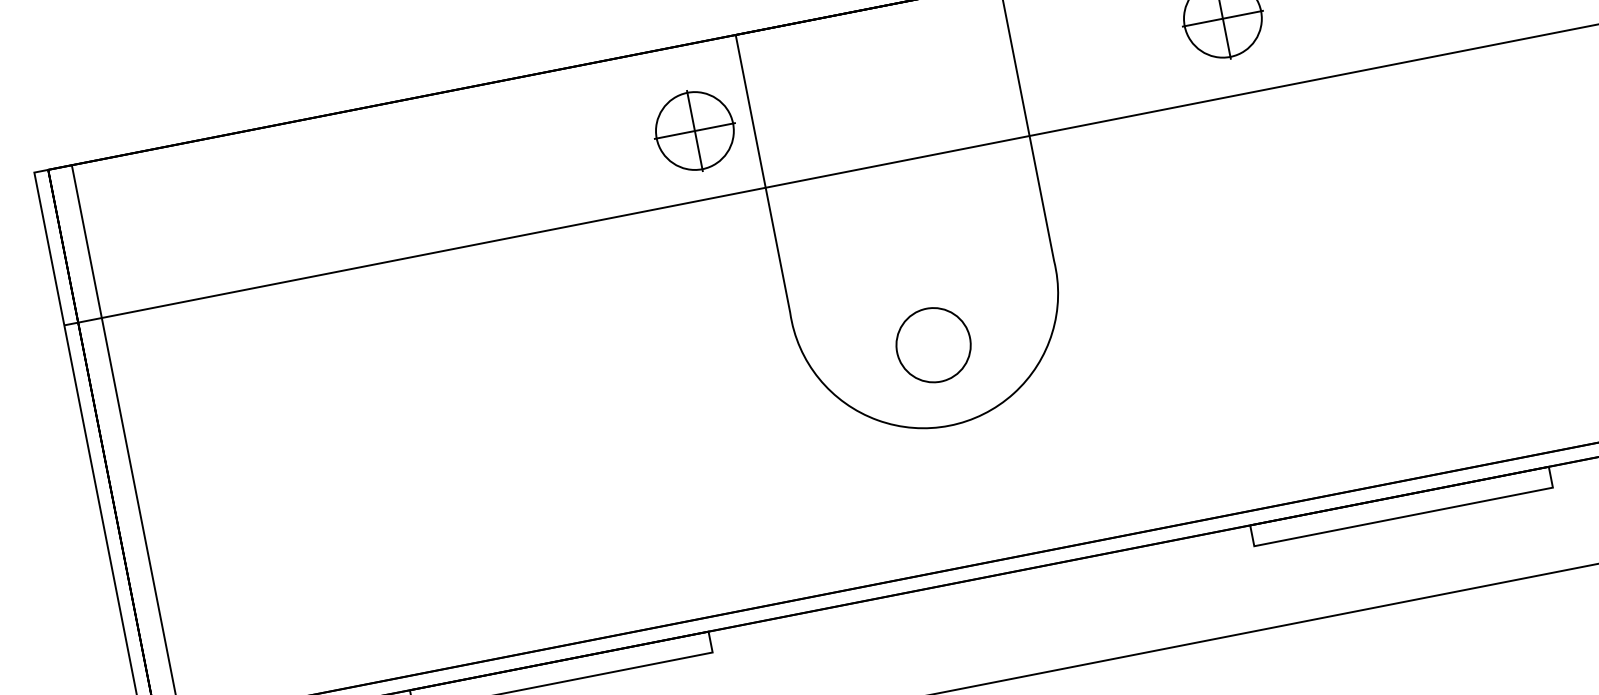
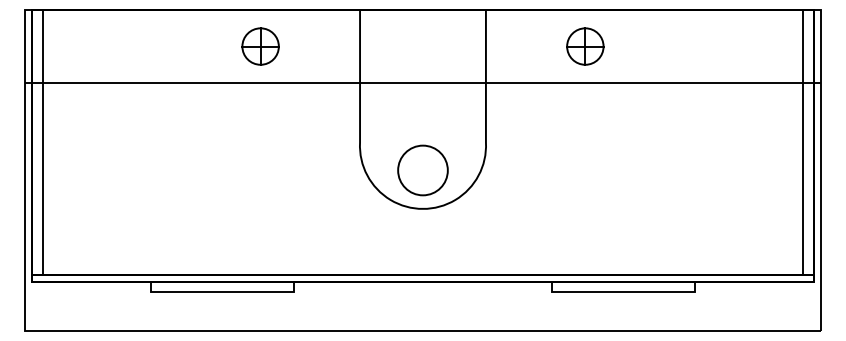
part: (694, 130) -> (260, 46), moved
circle: (932, 345) -> (422, 170), size x1.43

